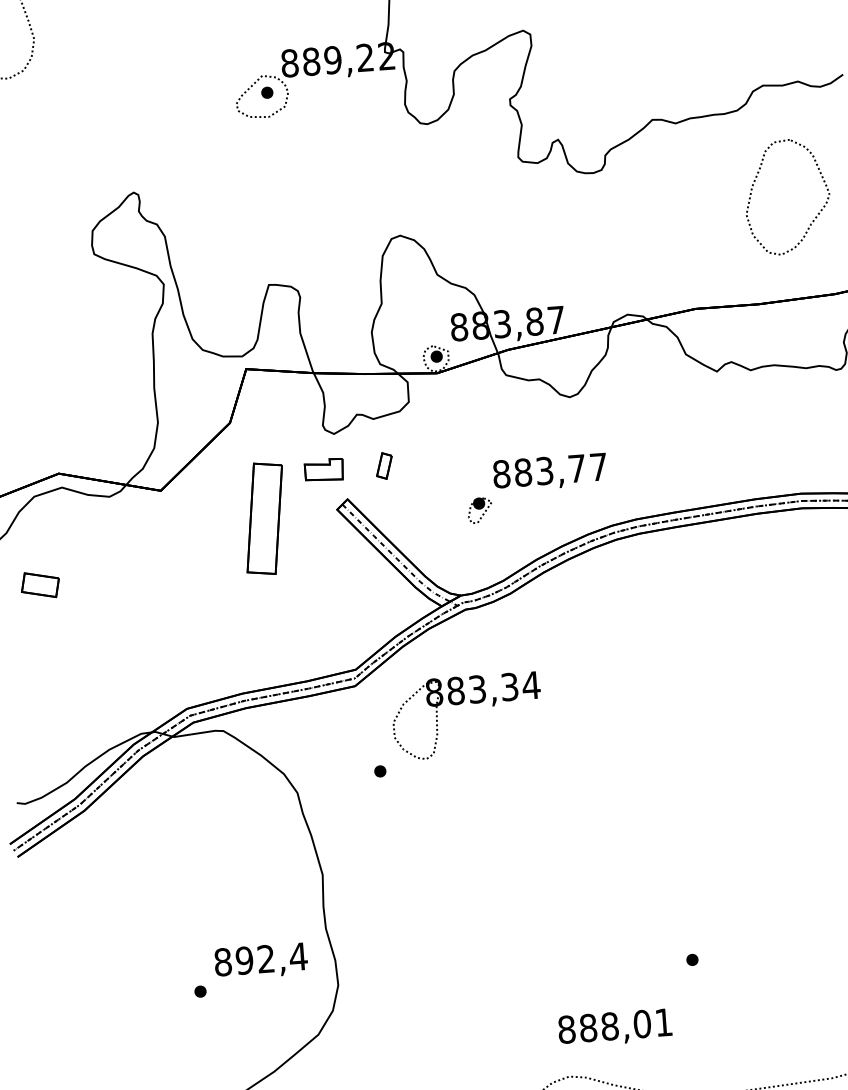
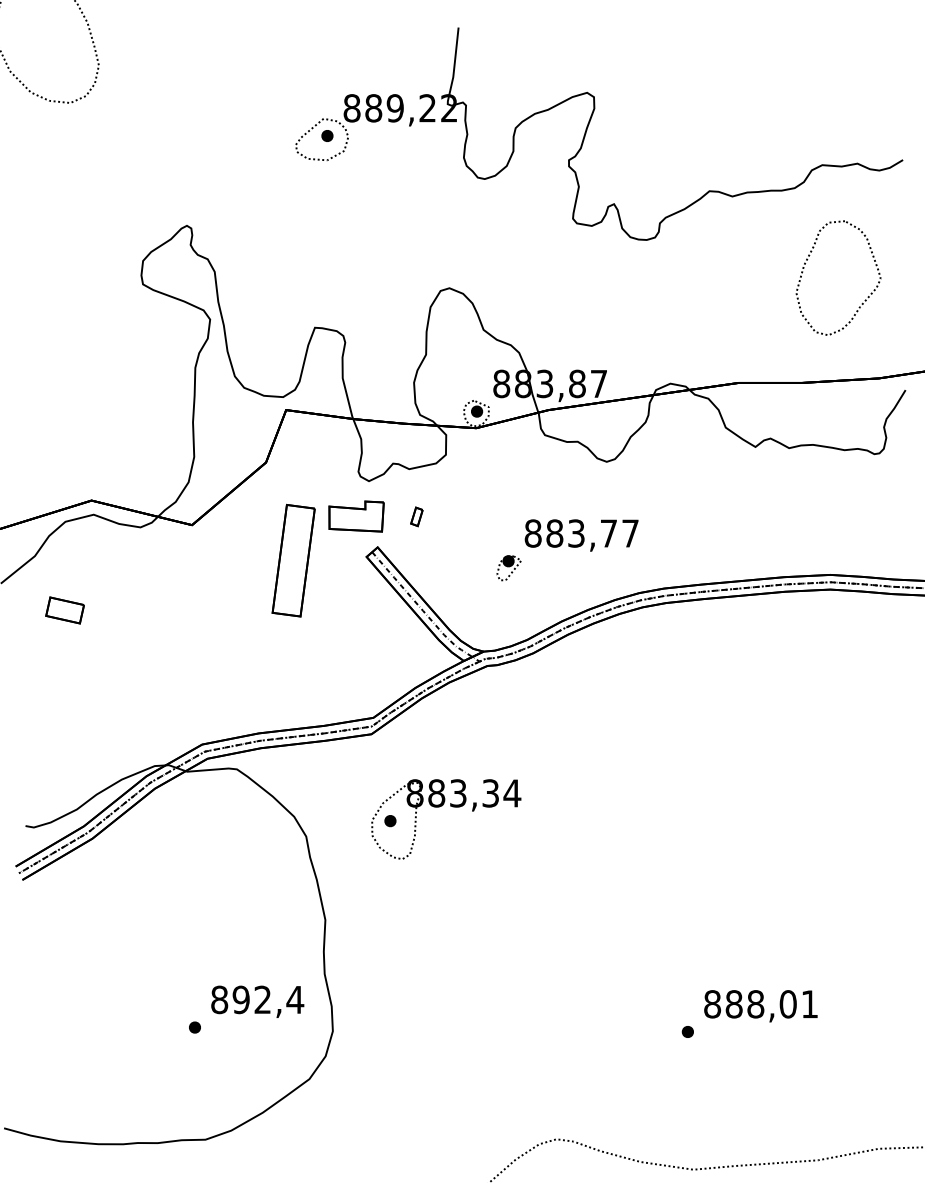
part: (384, 465) -> (416, 516), size x0.71
part: (324, 470) -> (356, 516), size x1.43
part: (472, 703) -> (452, 807), moved
text: (614, 1028) -> (760, 1006), moved

